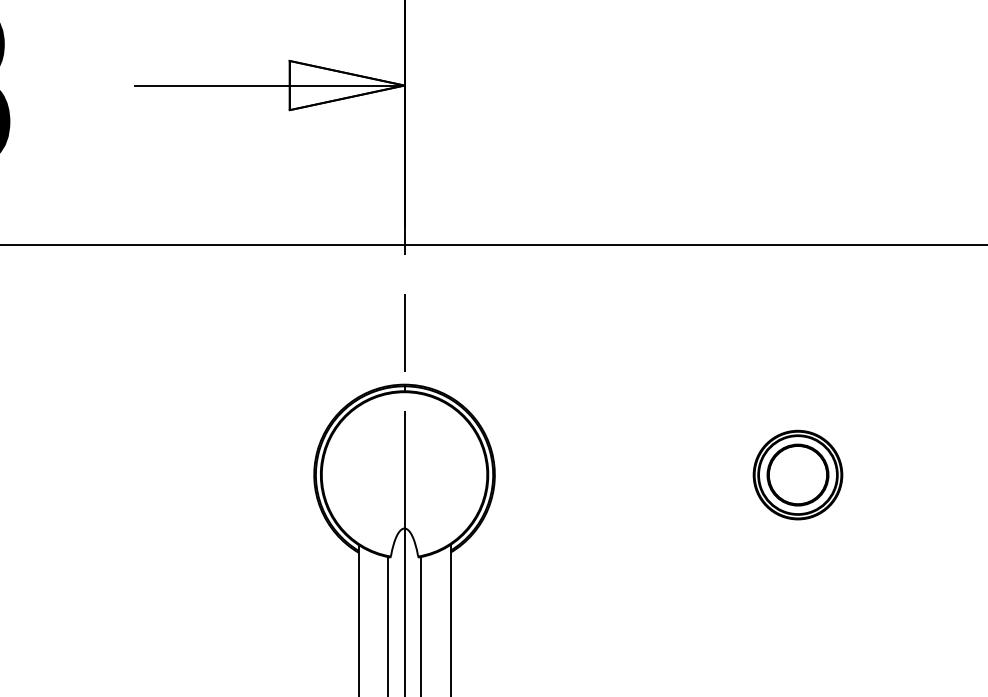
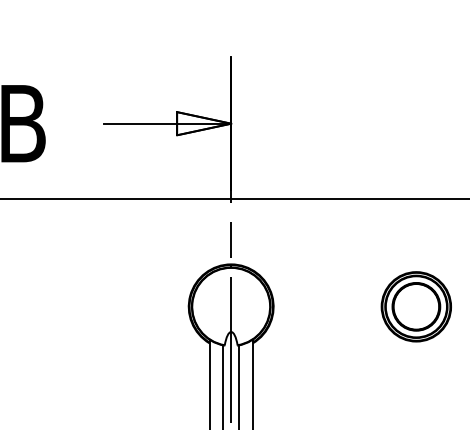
part: (796, 474) -> (415, 306), size x1.67

